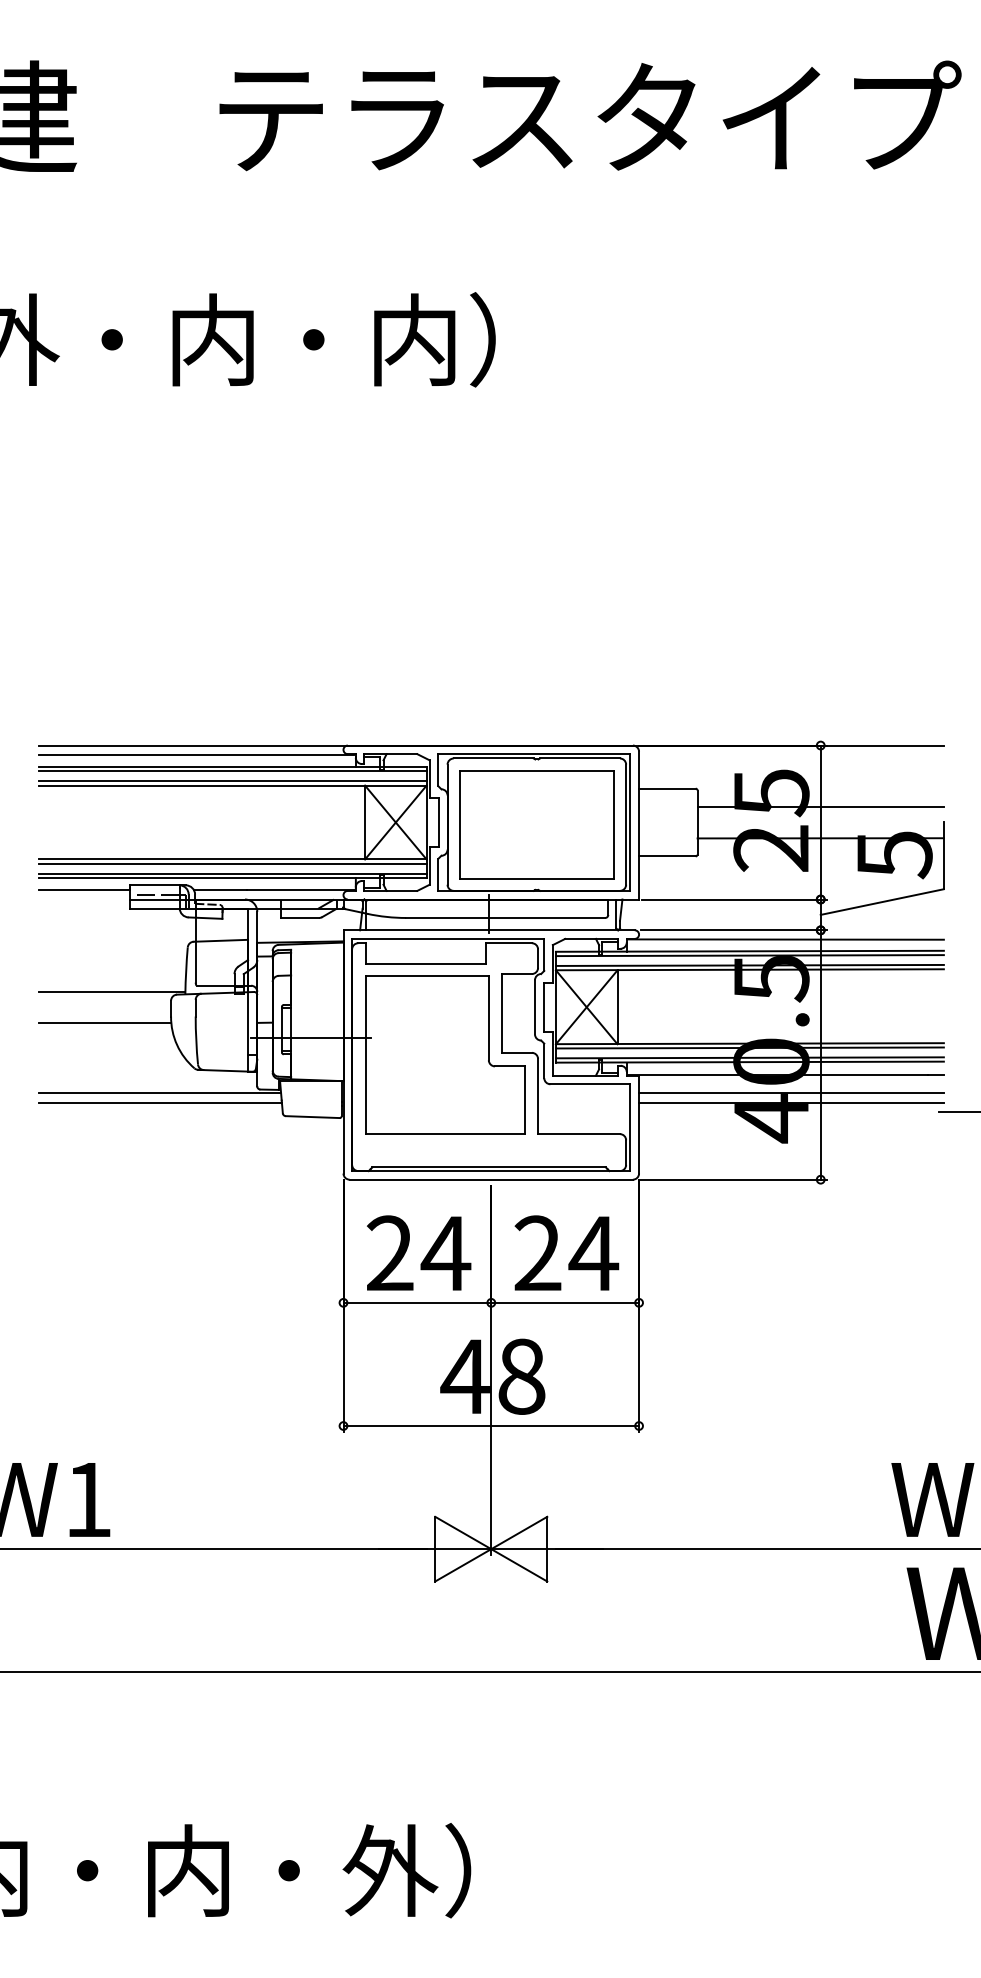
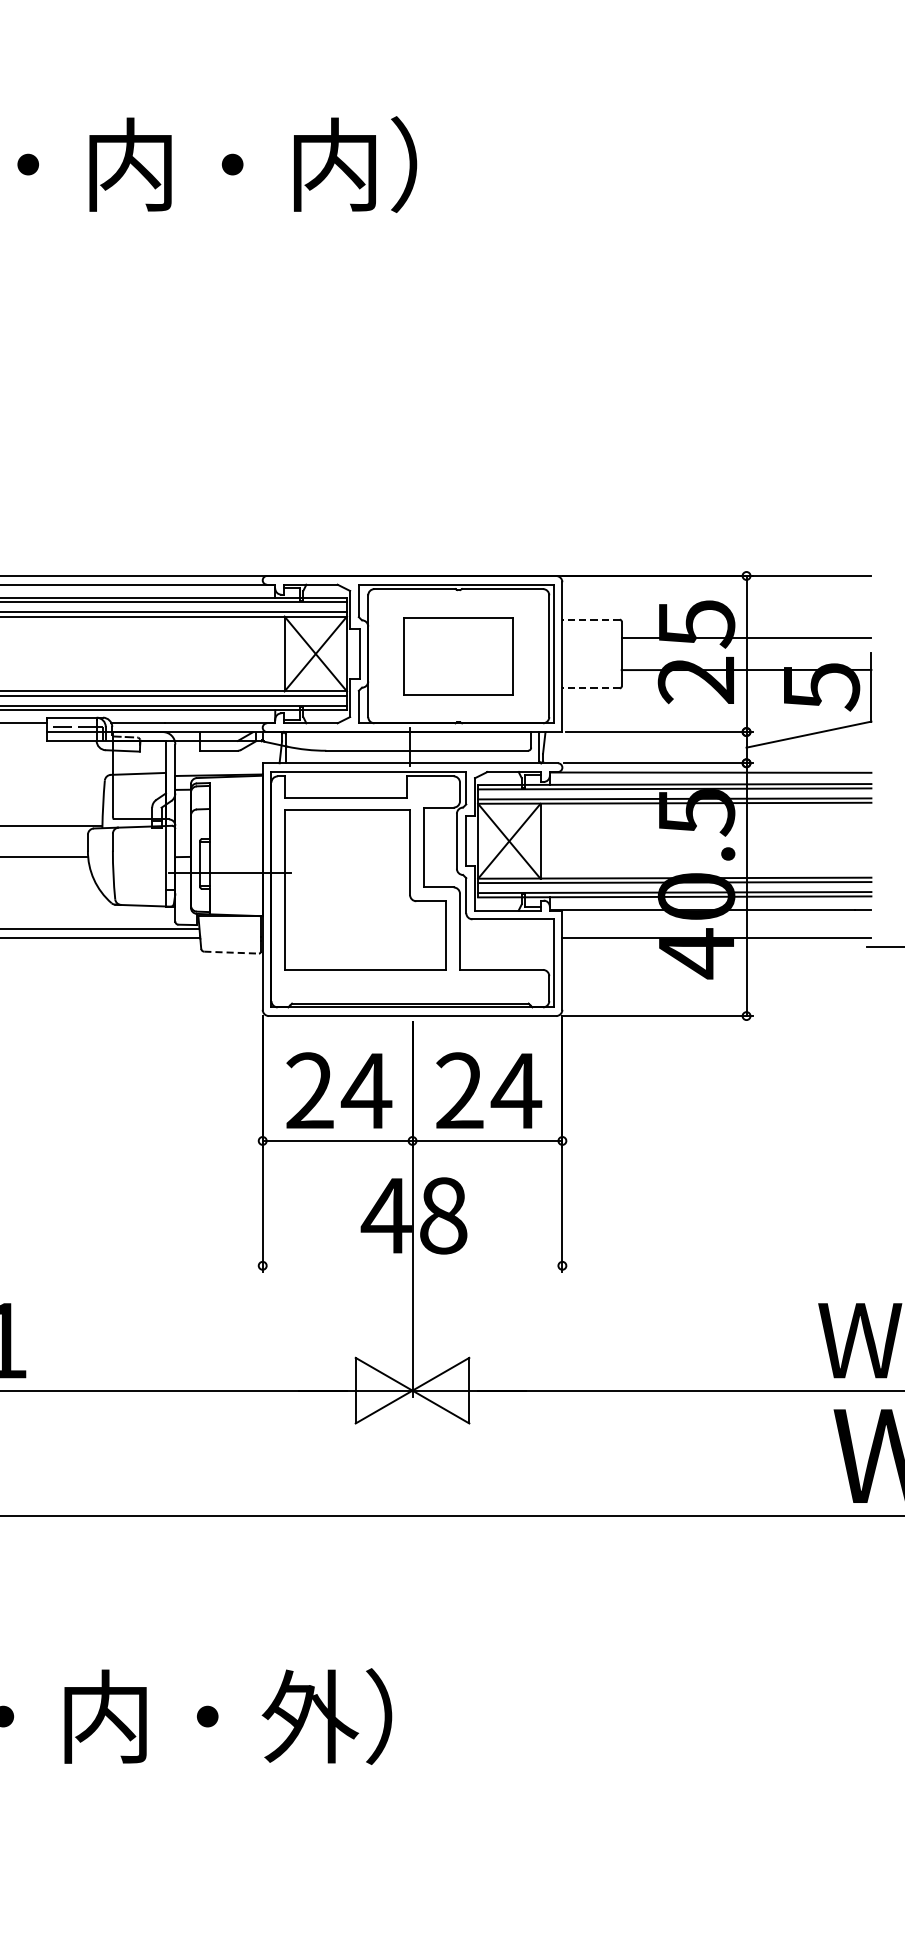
line: (666, 788) -> (590, 619), solid -> dashed
part: (536, 824) -> (458, 656), size x0.7
line: (666, 856) -> (590, 688), solid -> dashed
line: (791, 1093) -> (716, 928), removed
line: (312, 1117) -> (231, 953), solid -> dashed
line: (491, 1426) -> (412, 1266), removed

